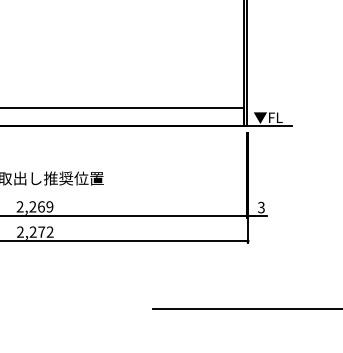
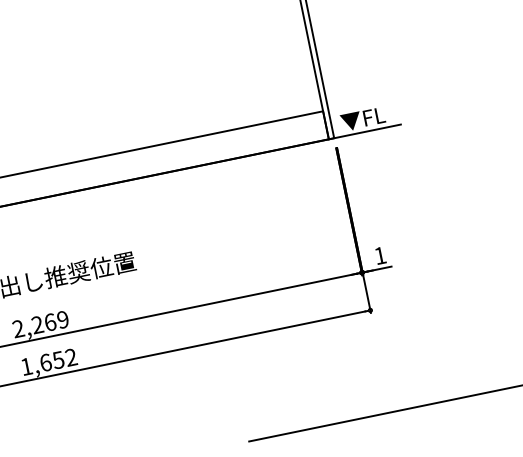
text: (261, 207) -> (380, 255), 3 -> 1
text: (31, 231) -> (43, 362), 2,272 -> 1,652

